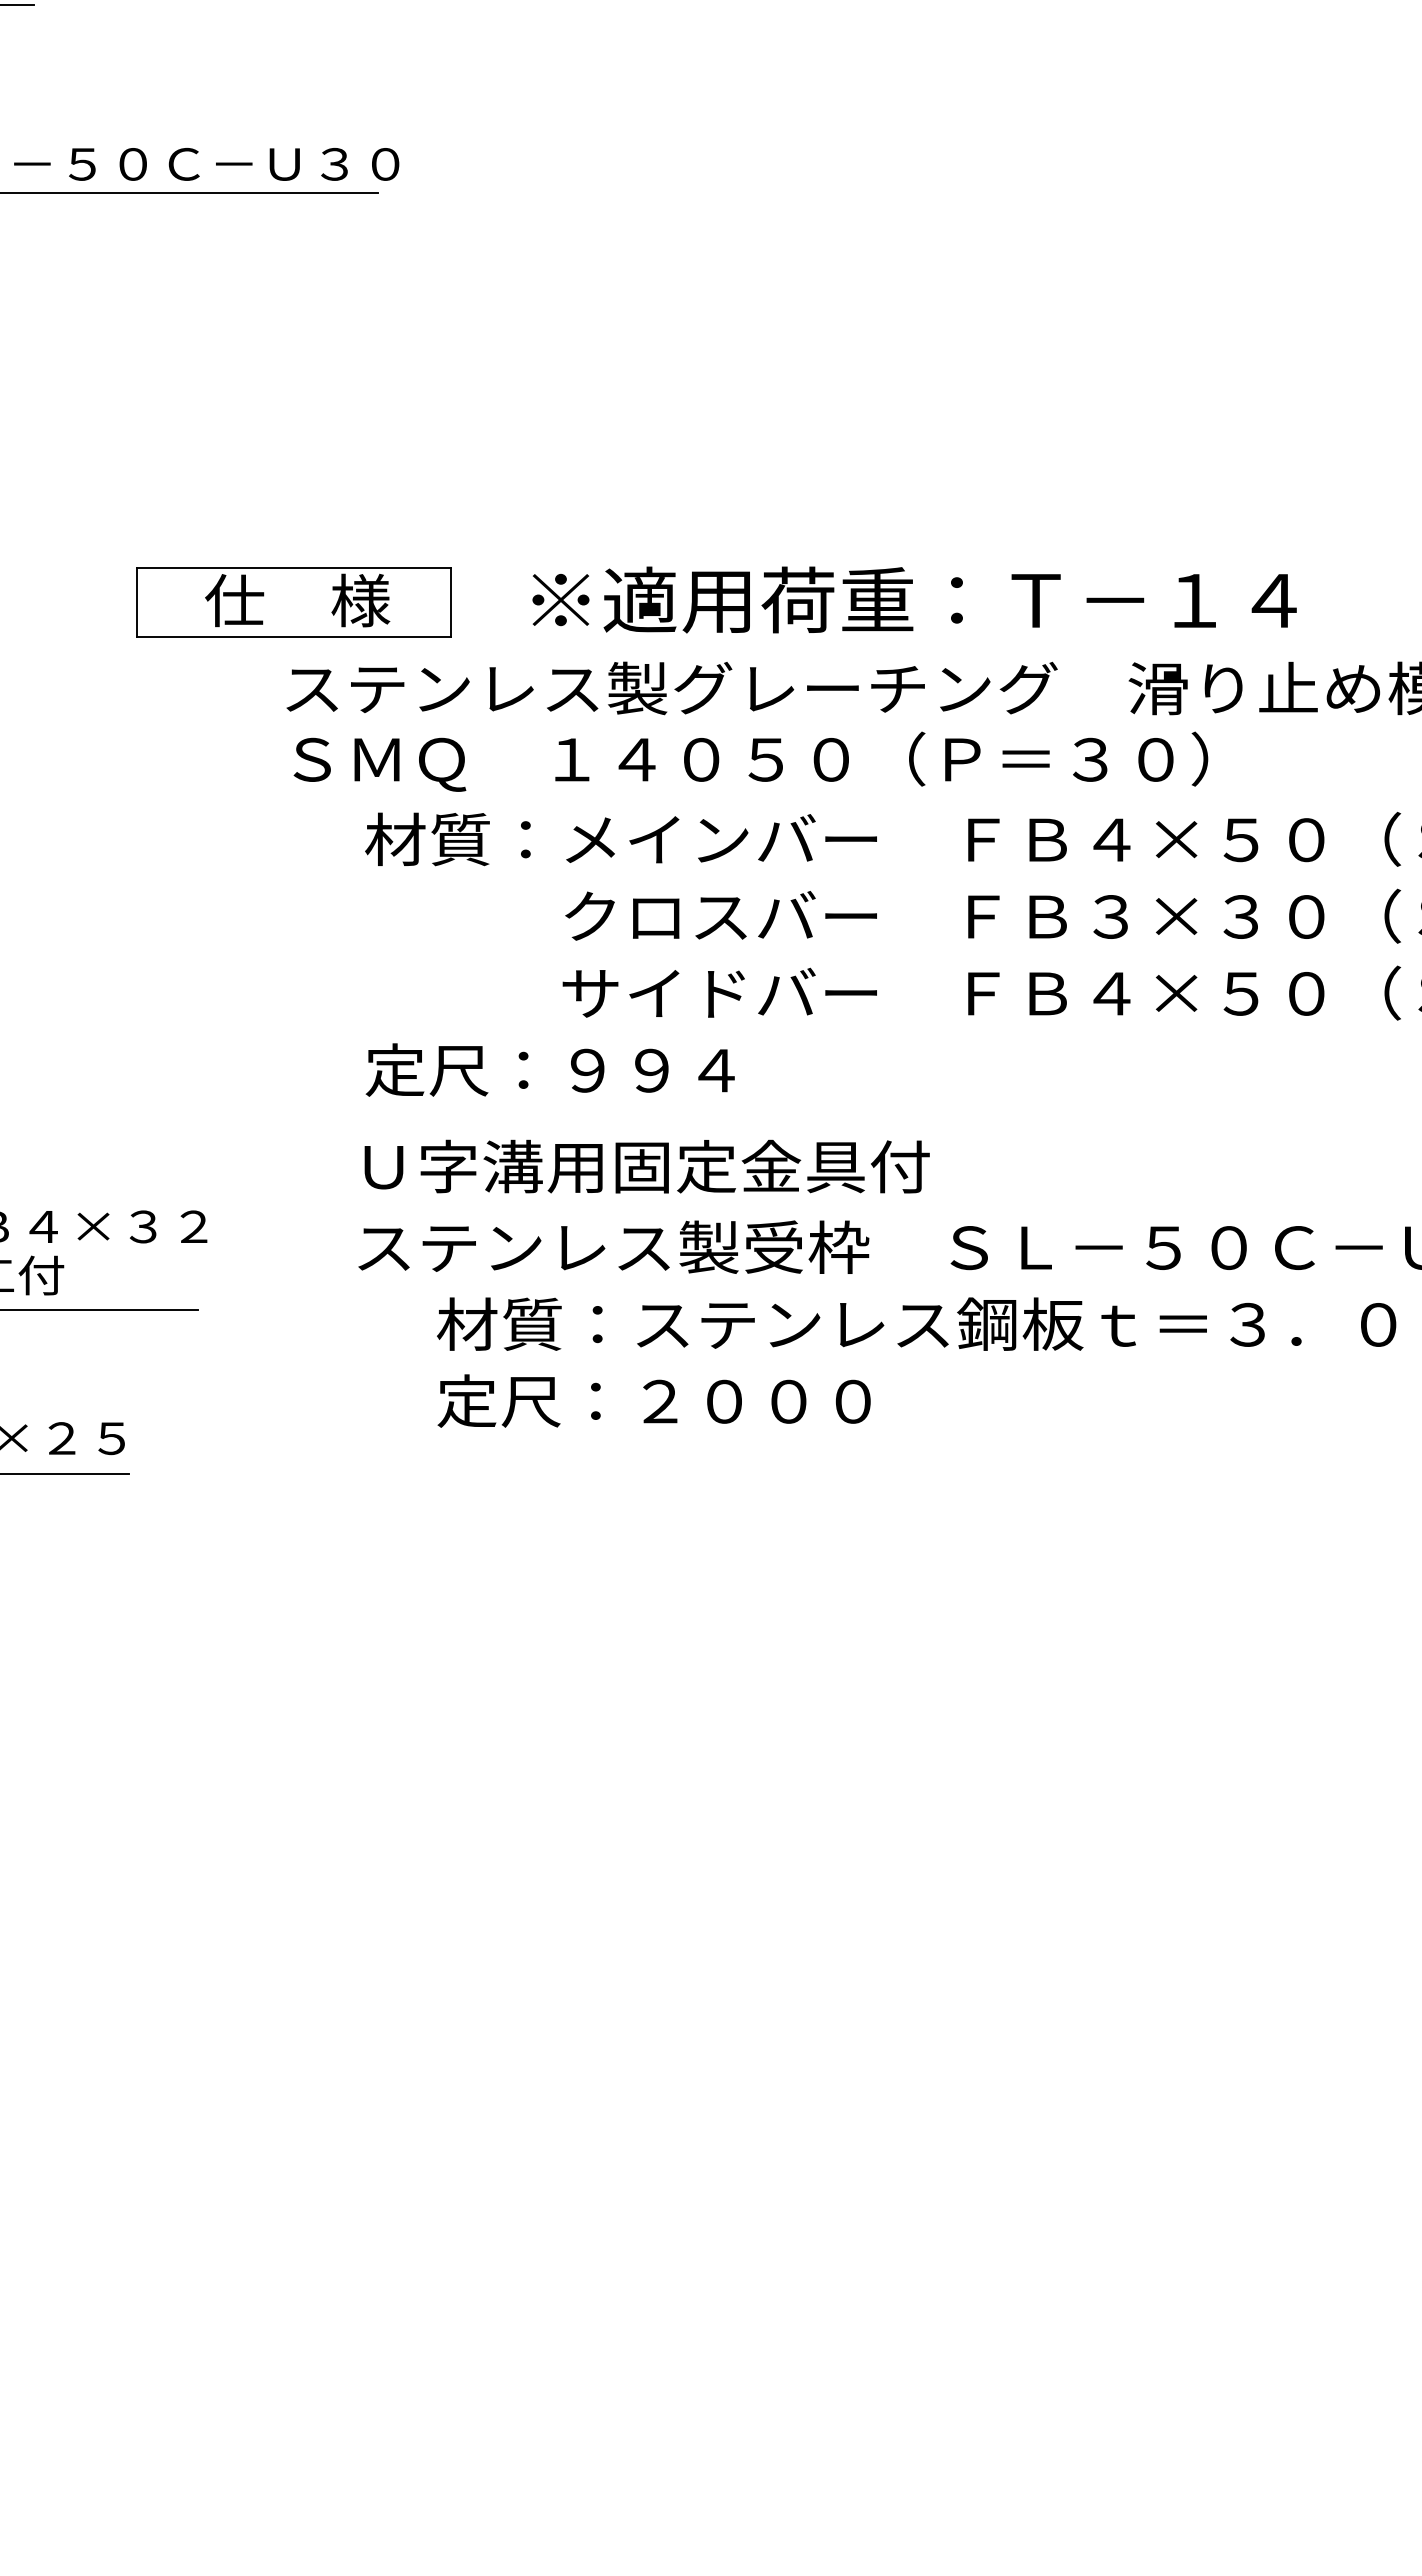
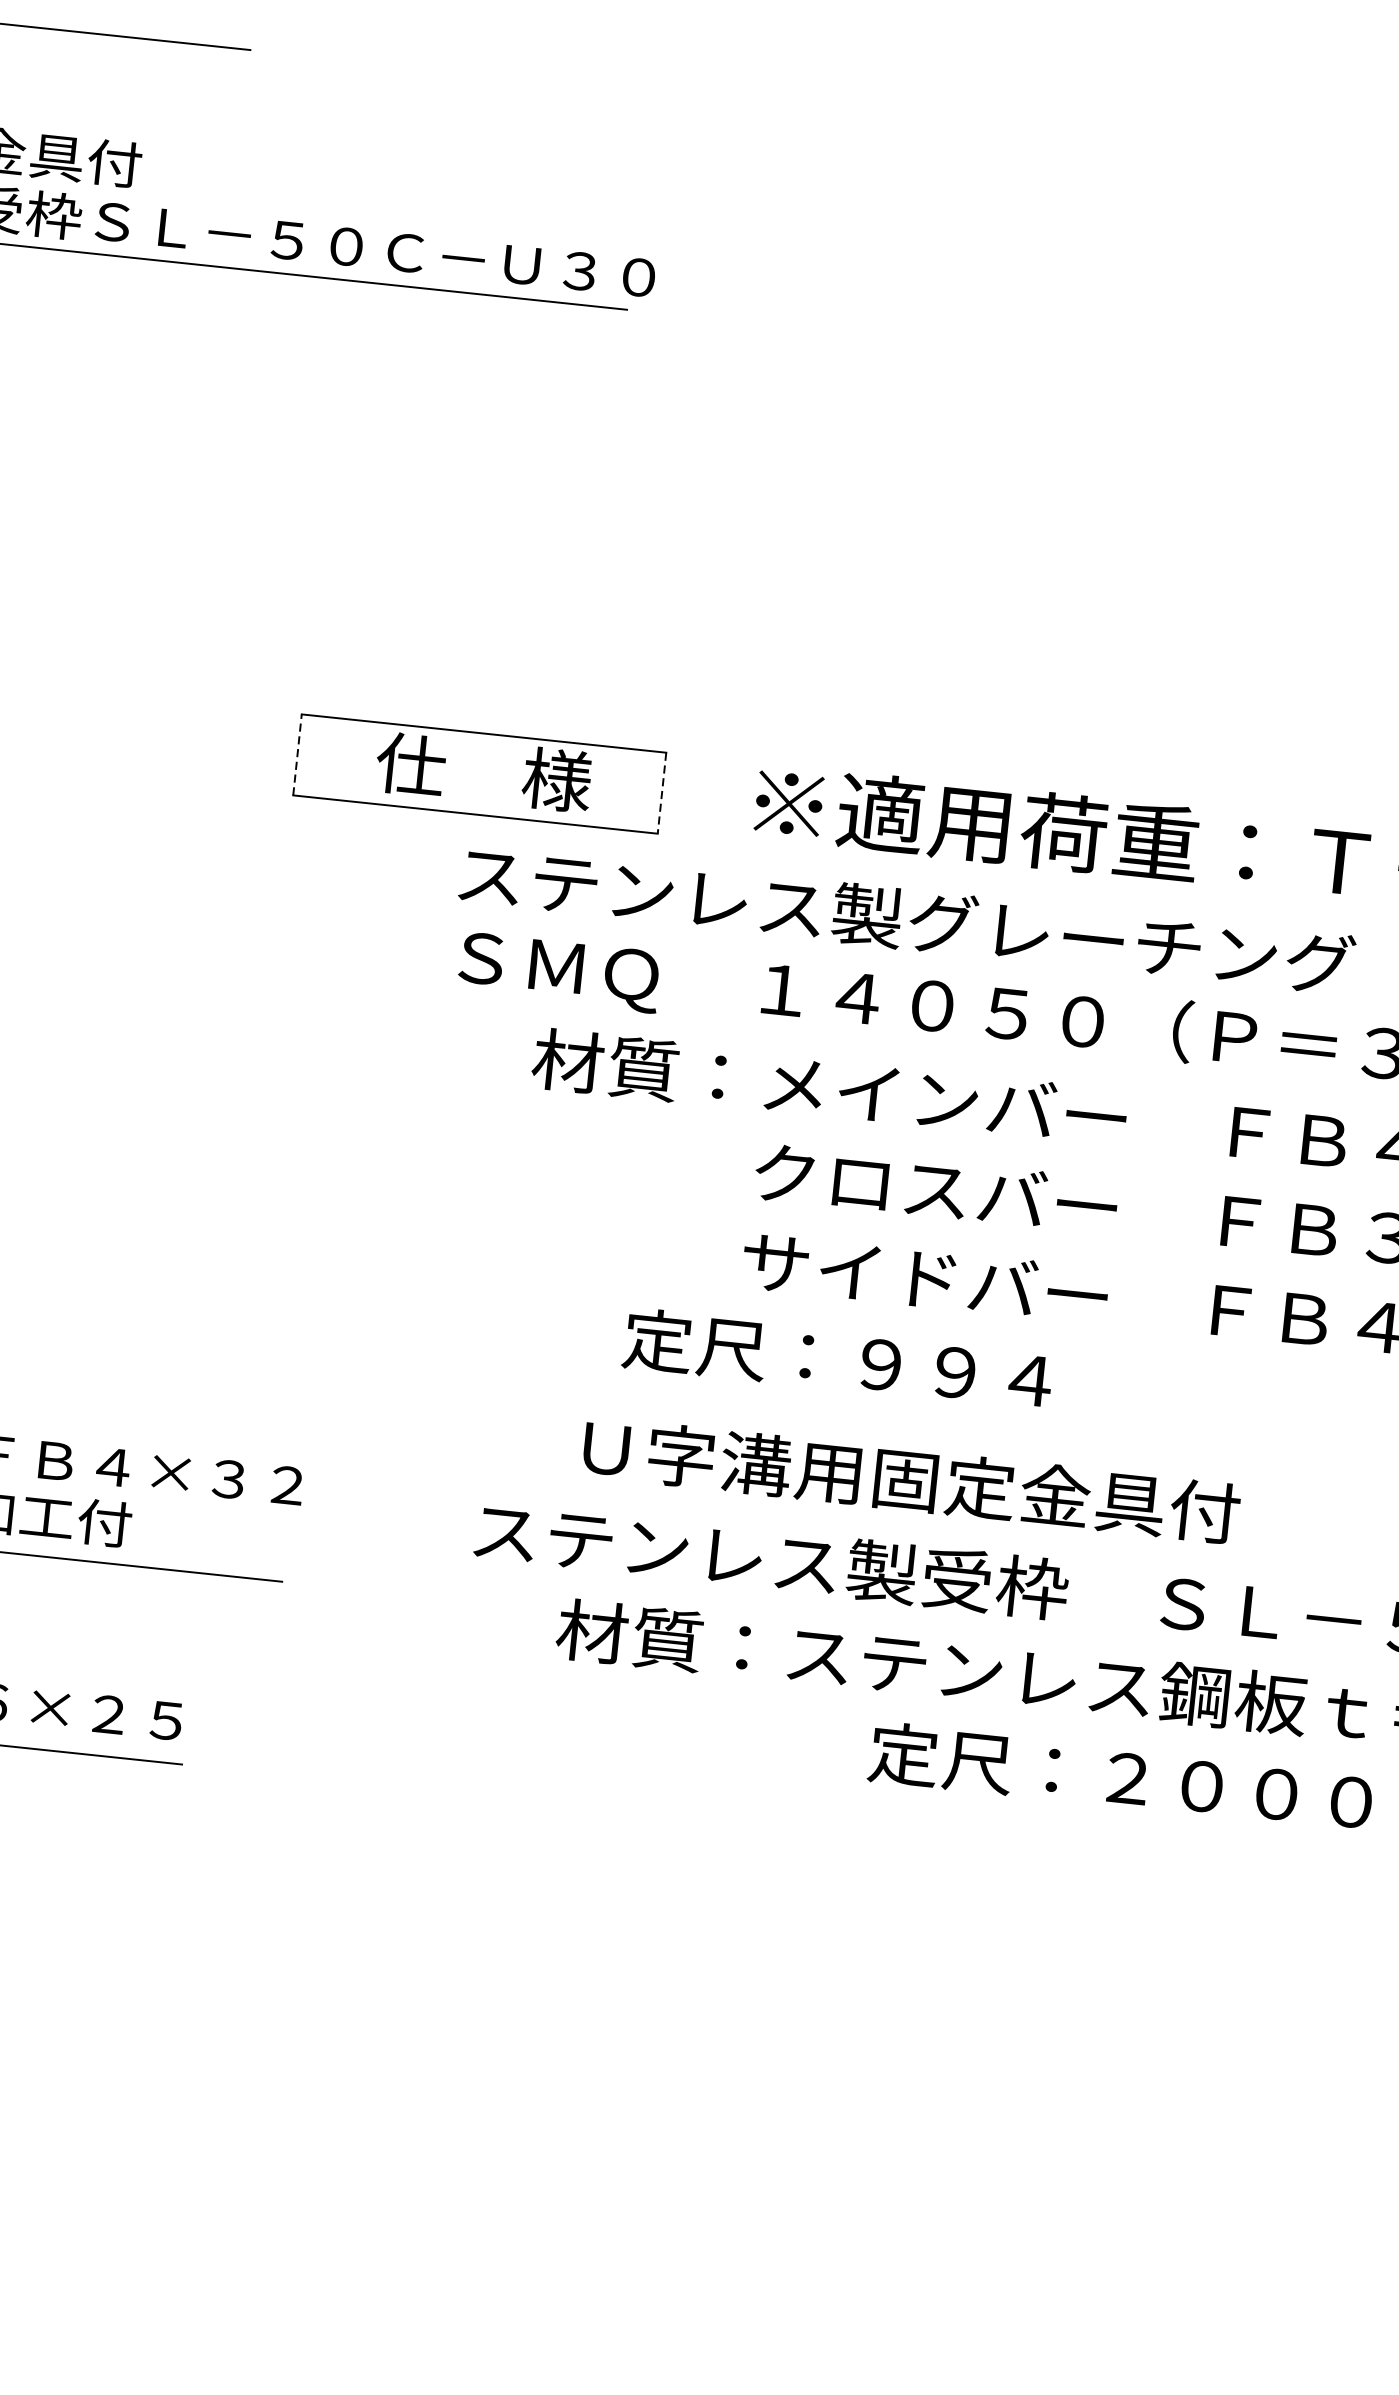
line: (136, 602) -> (296, 754), solid -> dashed
line: (451, 602) -> (662, 793), solid -> dashed
text: (549, 1069) -> (836, 1358), moved
text: (646, 1166) -> (910, 1480), moved
text: (653, 1400) -> (1119, 1776), moved

